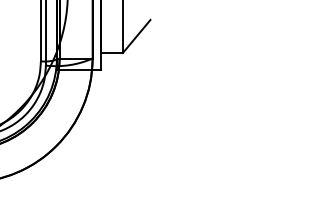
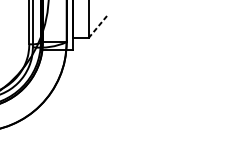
line: (136, 36) -> (98, 26), solid -> dashed

